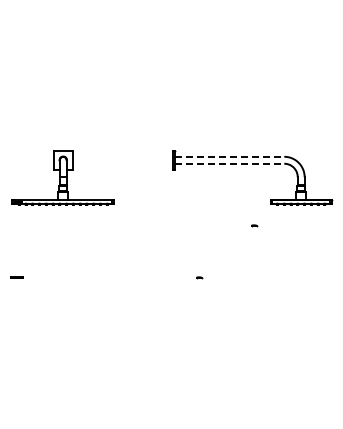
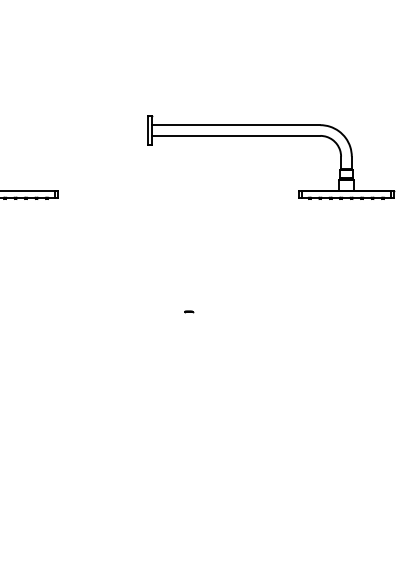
line: (229, 156) -> (235, 124), dashed -> solid
line: (229, 163) -> (235, 135), dashed -> solid
part: (254, 225) -> (274, 231), removed

